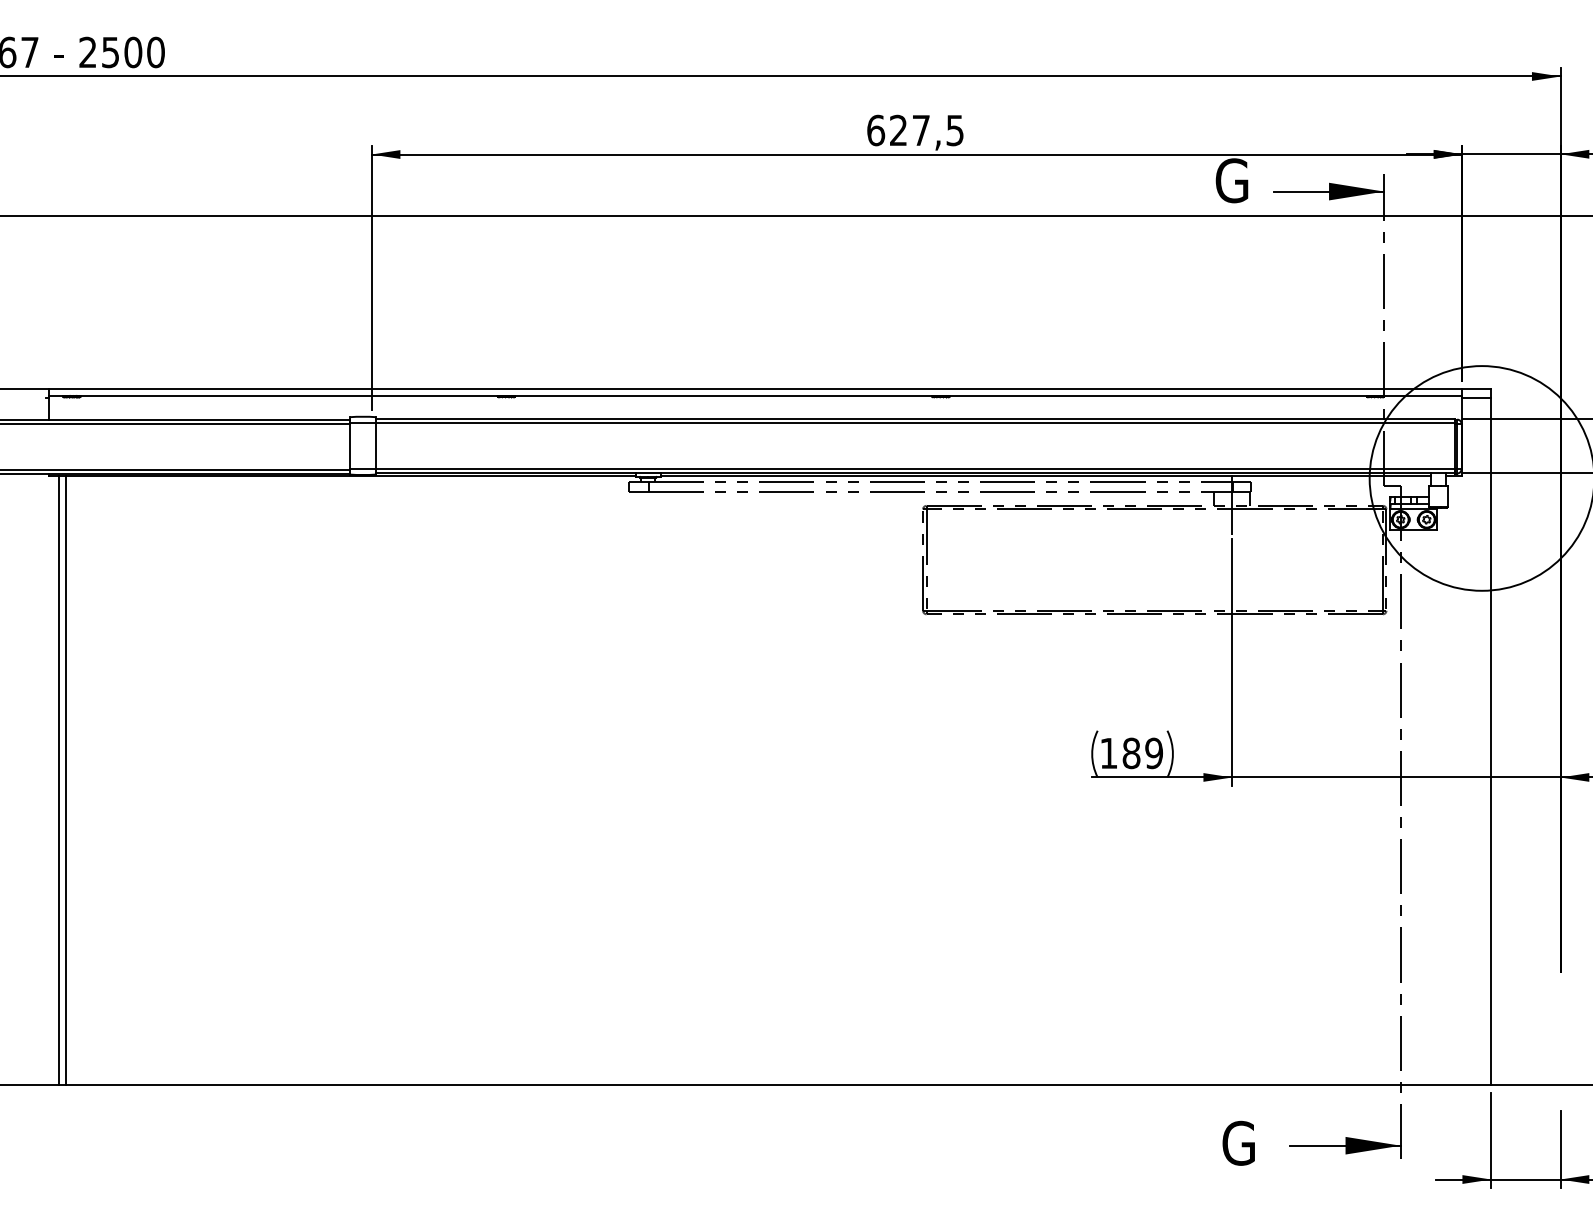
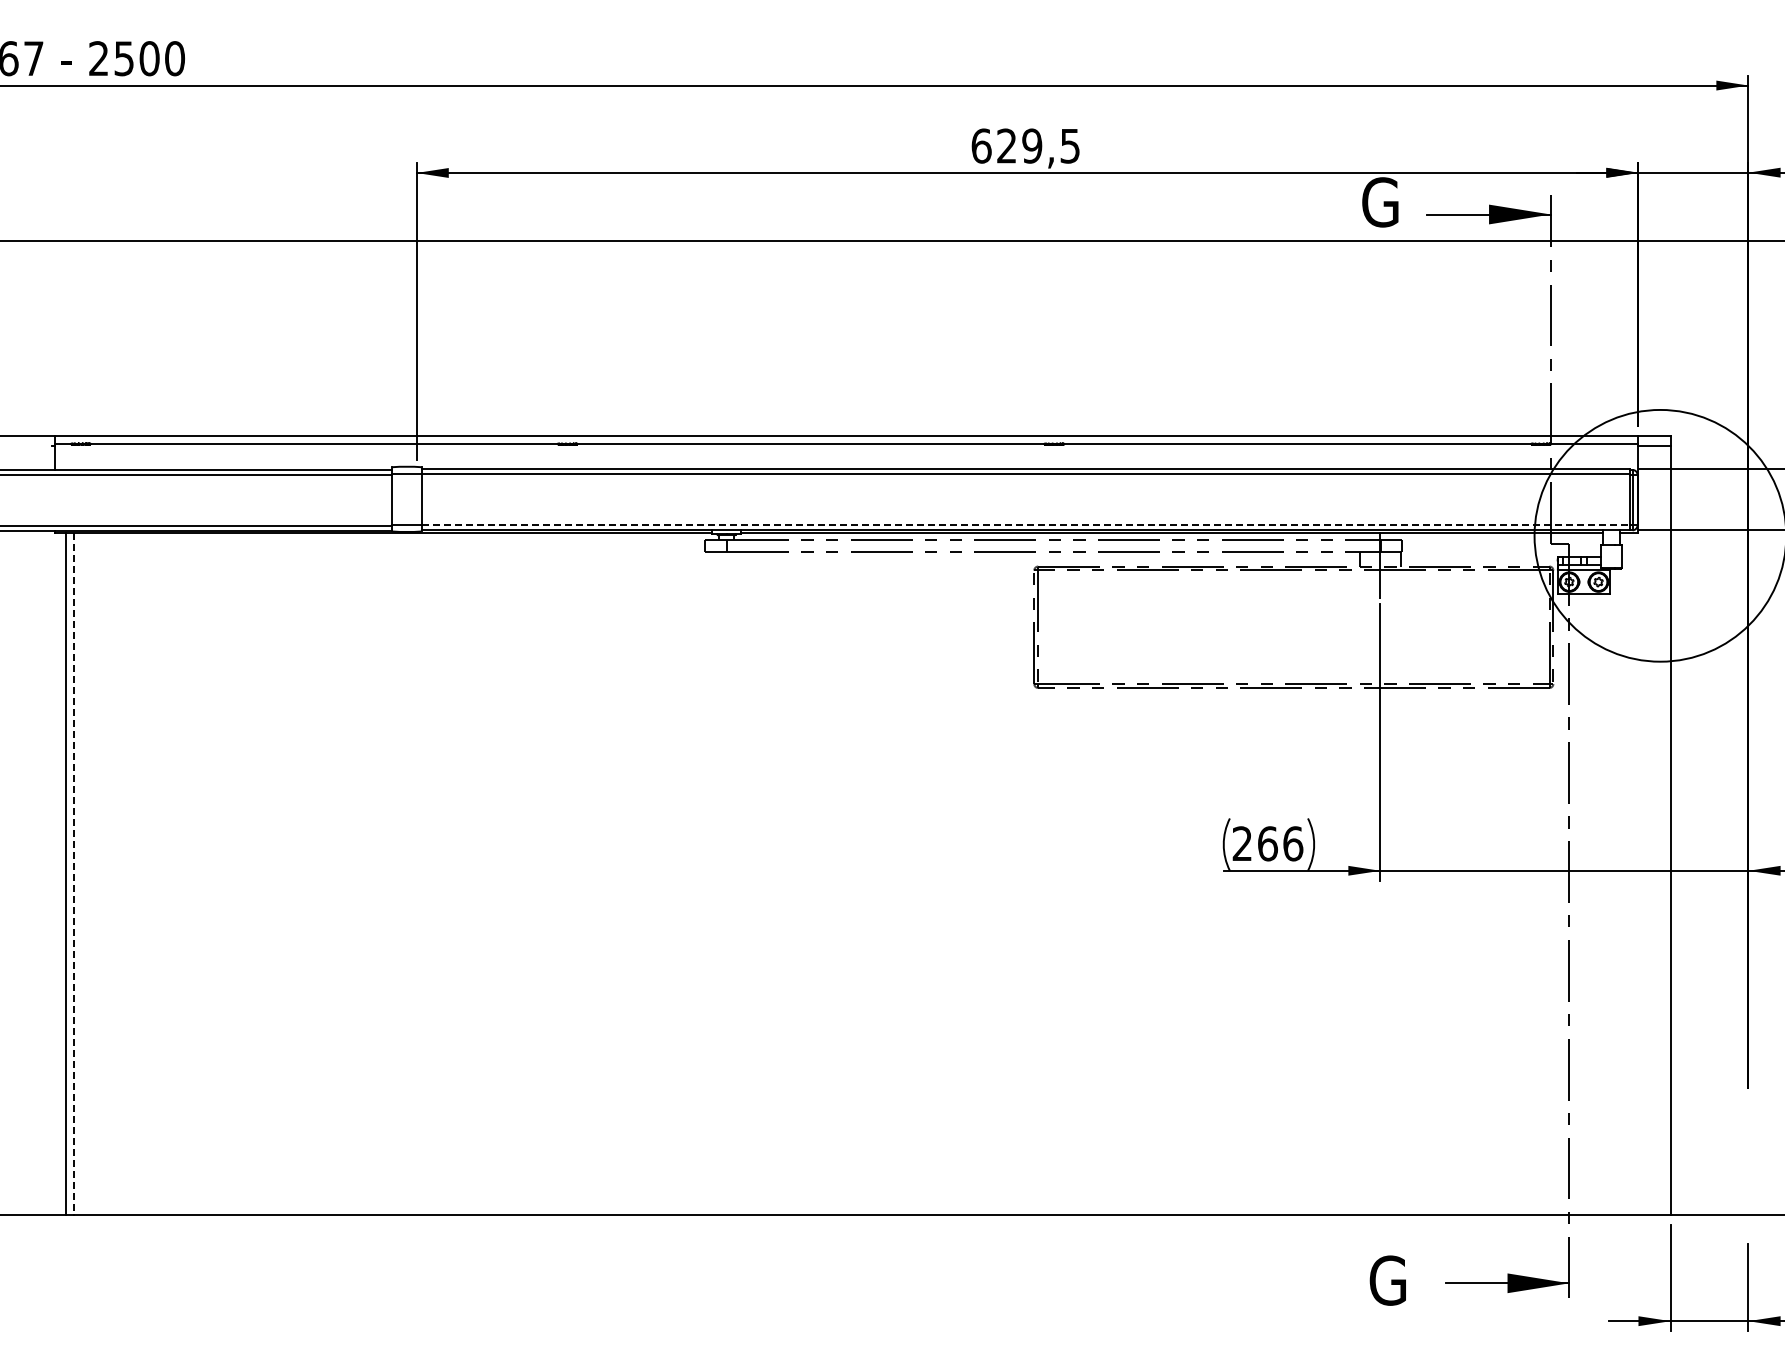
text: (921, 129) -> (1032, 145), 627,5 -> 629,5
line: (916, 468) -> (1026, 524), solid -> dashed
text: (1131, 753) -> (1267, 843), 189 -> 266
line: (65, 780) -> (73, 874), solid -> dashed

